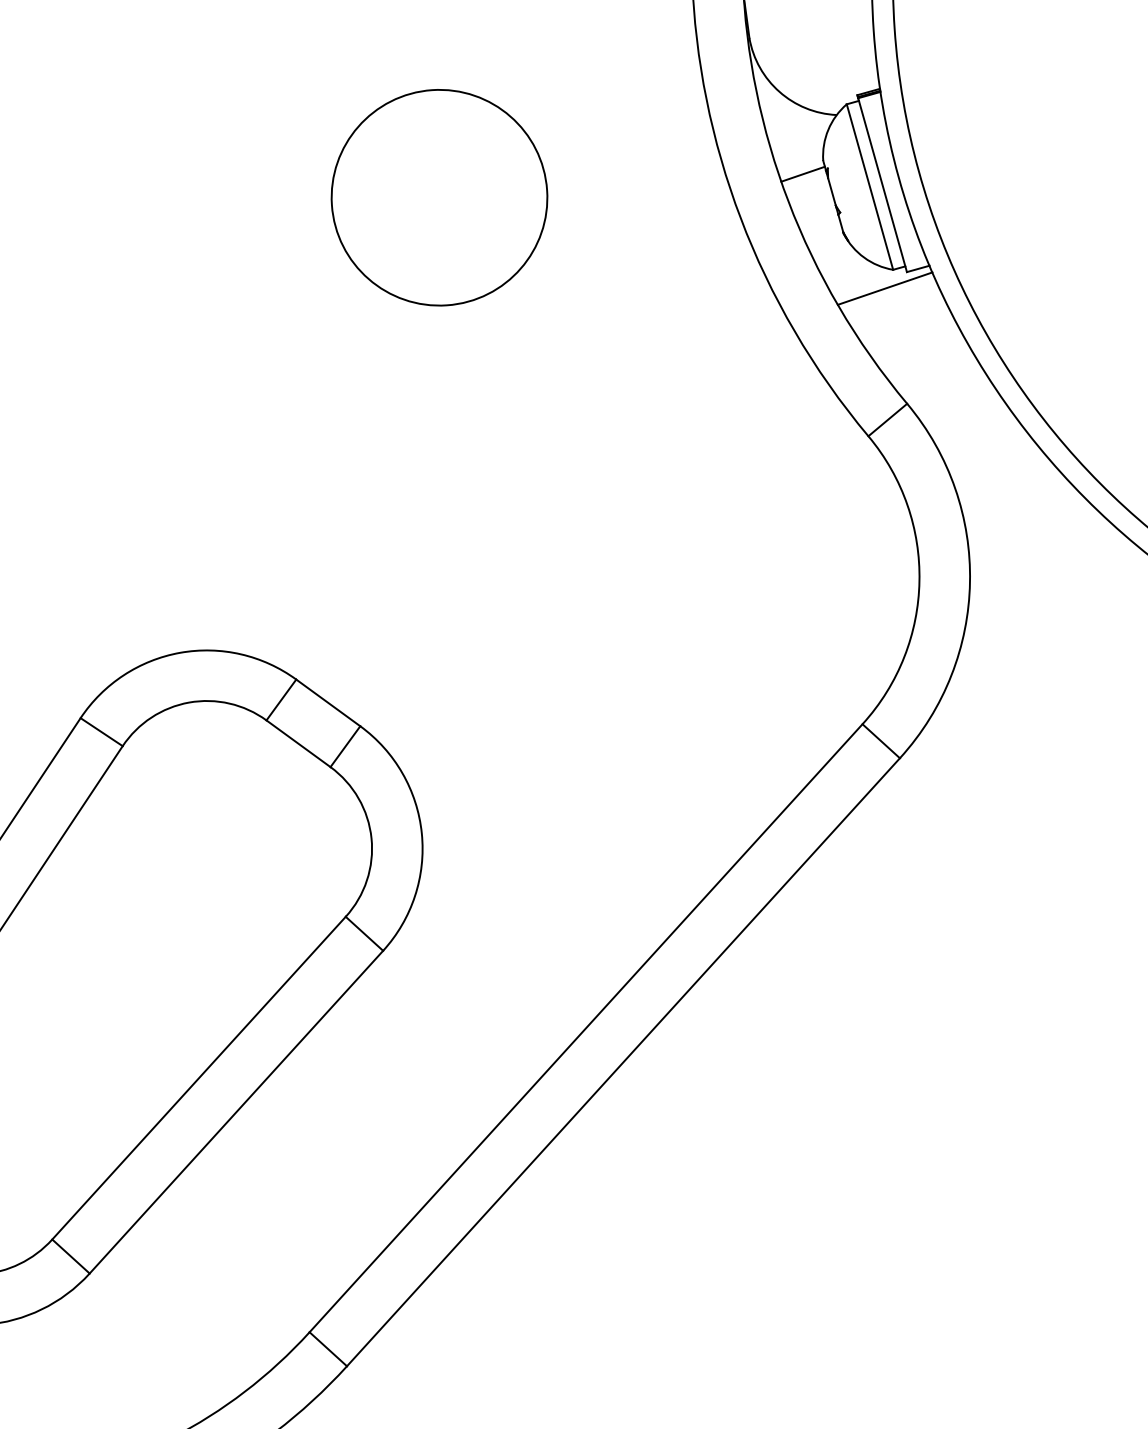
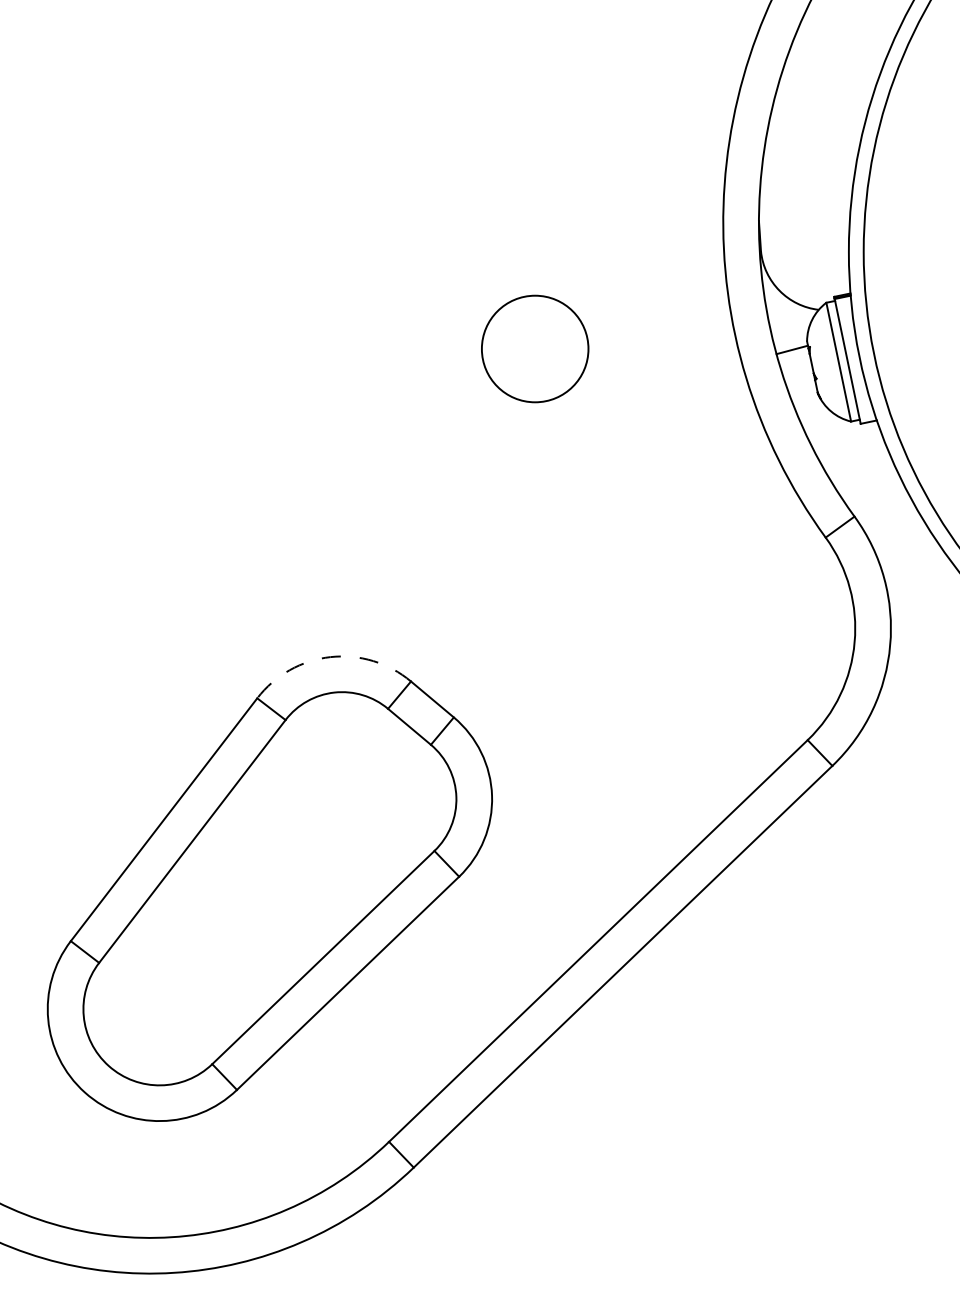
circle: (440, 196) -> (535, 348), size x0.7
line: (885, 288) -> (844, 434), removed
arc: (180, 653) -> (330, 657), solid -> dashed

